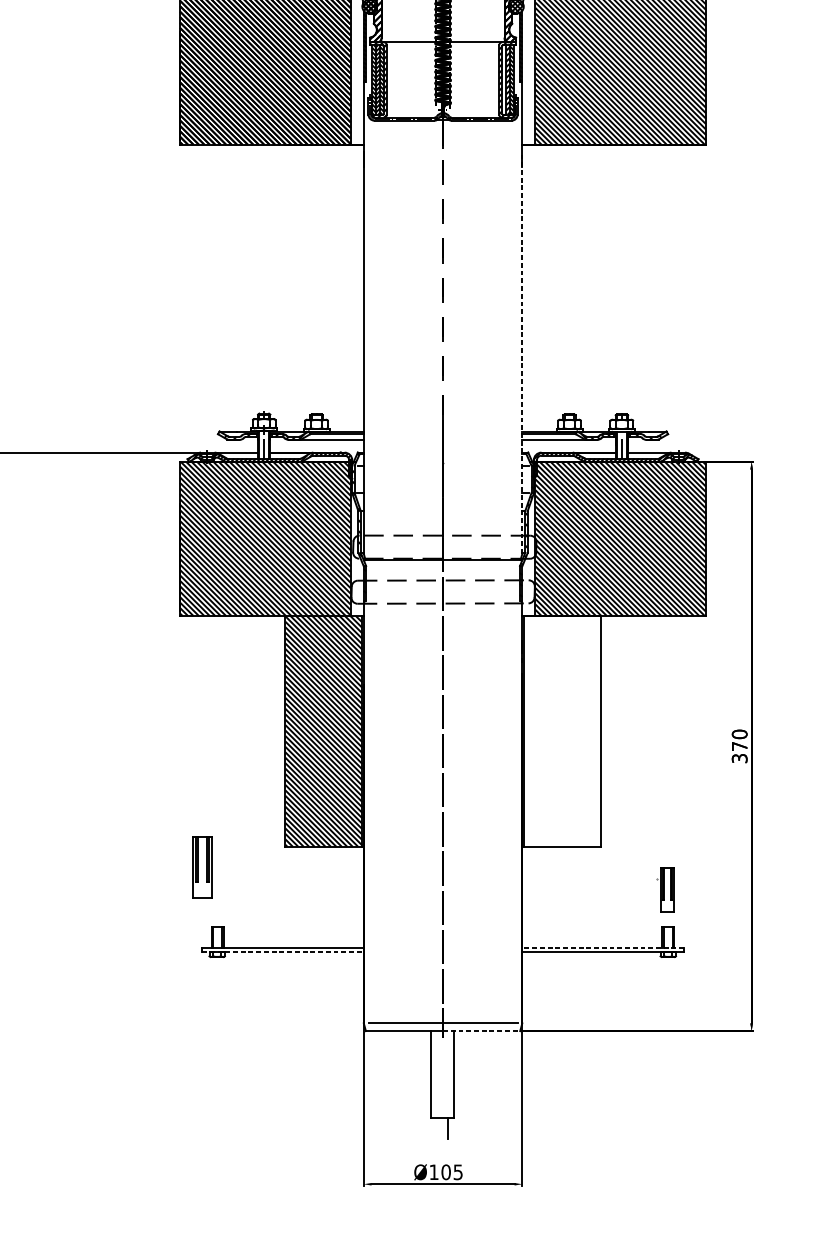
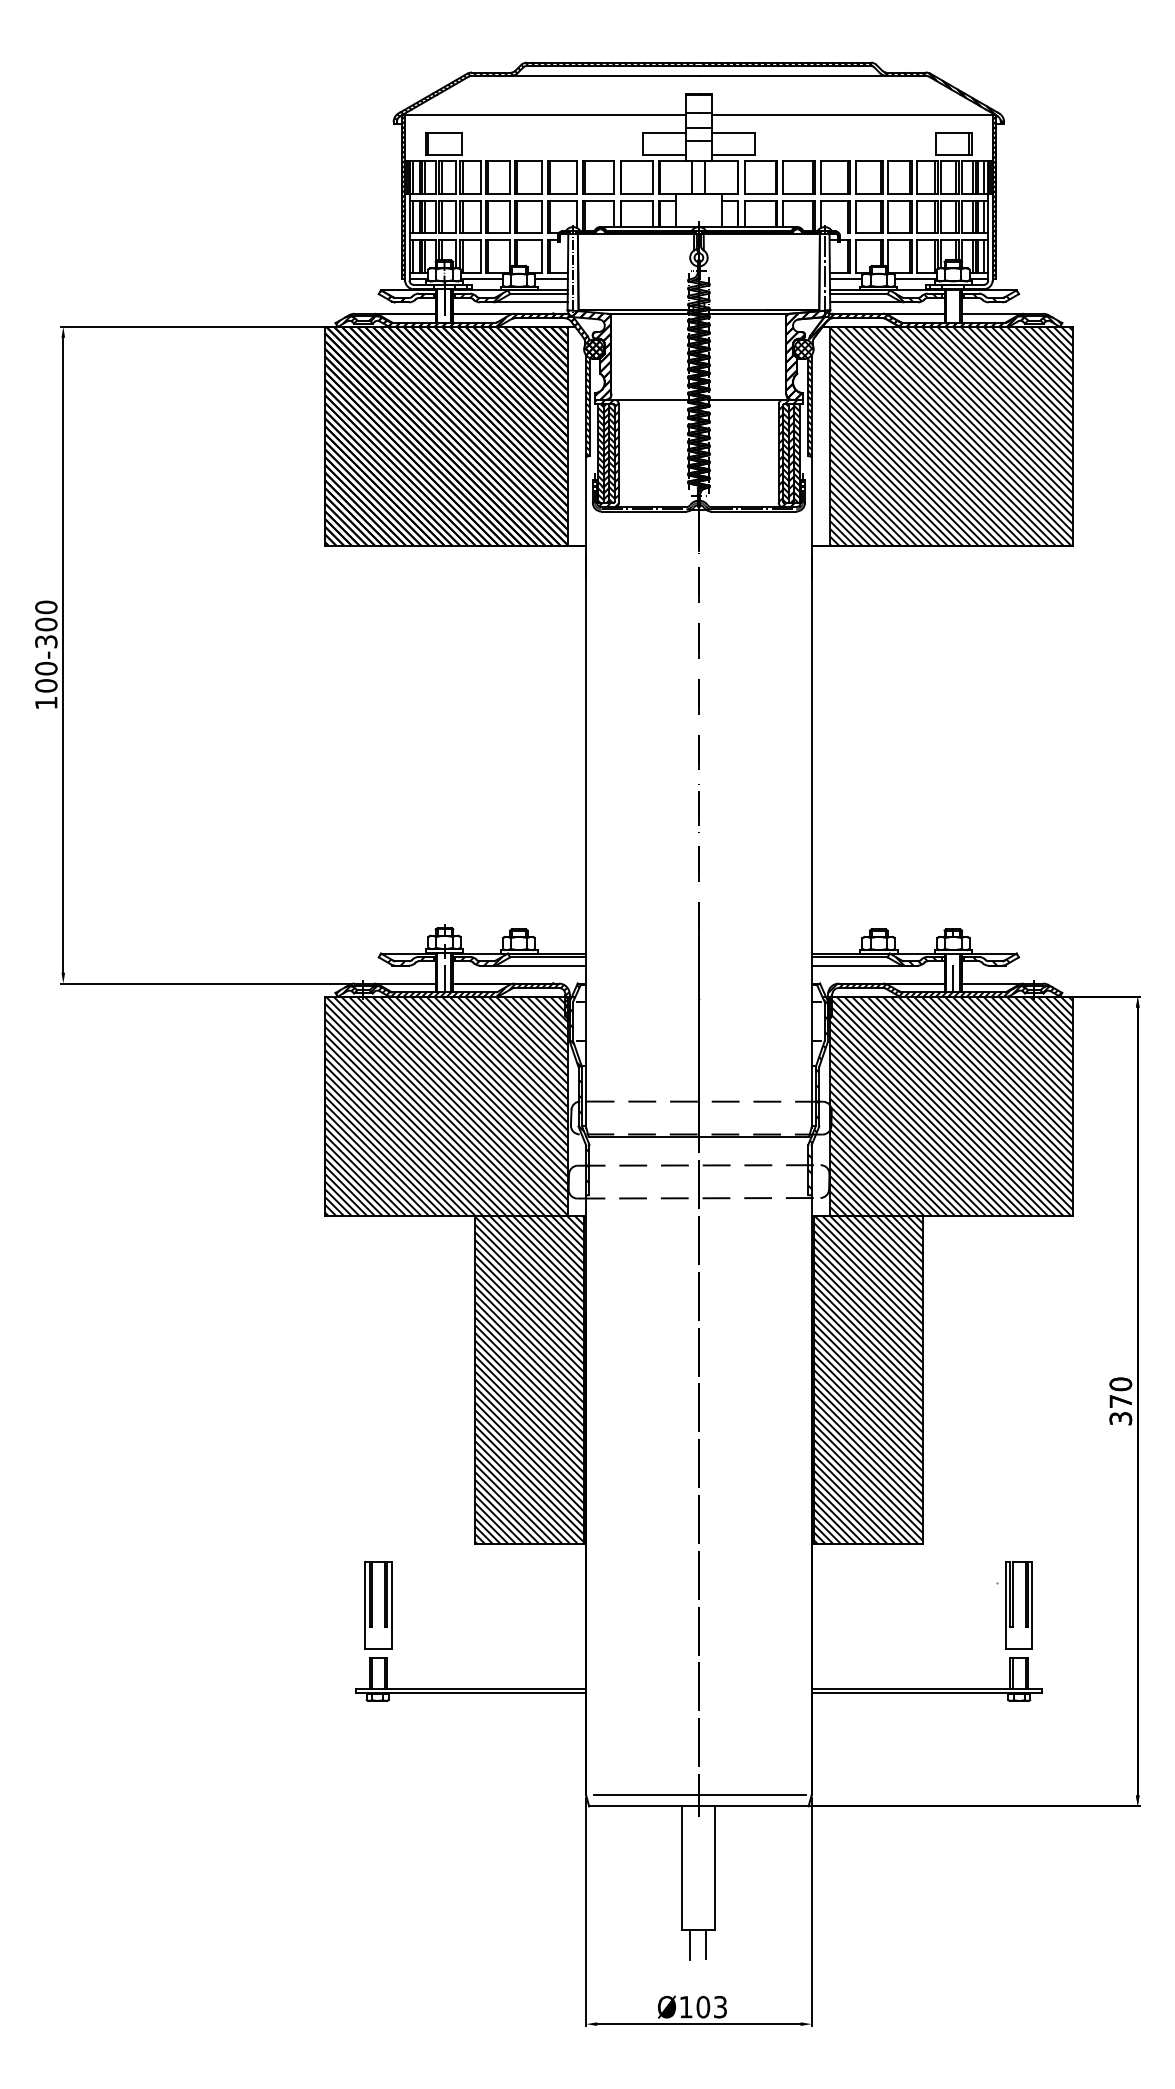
hatch: (503, 79) -> (785, 453), added
line: (522, 352) -> (811, 841), dashed -> solid
hatch: (562, 731) -> (868, 1380), added
part: (202, 867) -> (378, 1605), moved
part: (664, 889) -> (1014, 1605), size x1.43
line: (603, 948) -> (926, 1688), dashed -> solid
line: (283, 951) -> (471, 1693), dashed -> solid
line: (481, 1031) -> (753, 1806), dashed -> solid
line: (437, 1128) -> (690, 1944), added
text: (458, 1171) -> (720, 2006), Ø105 -> Ø103

